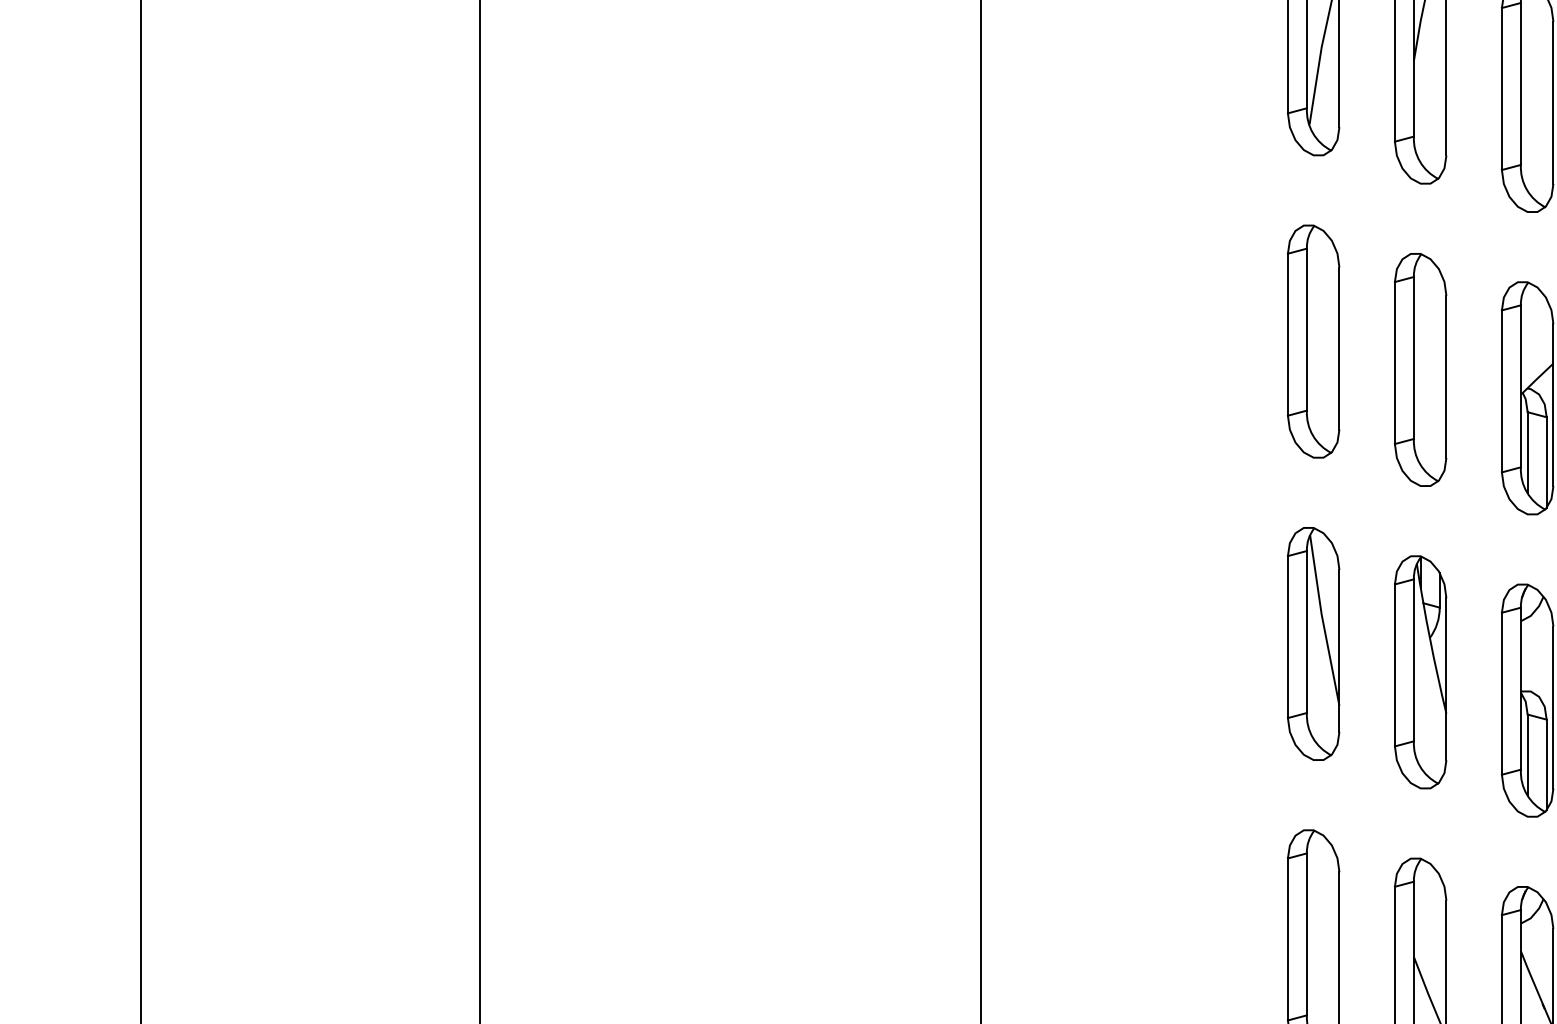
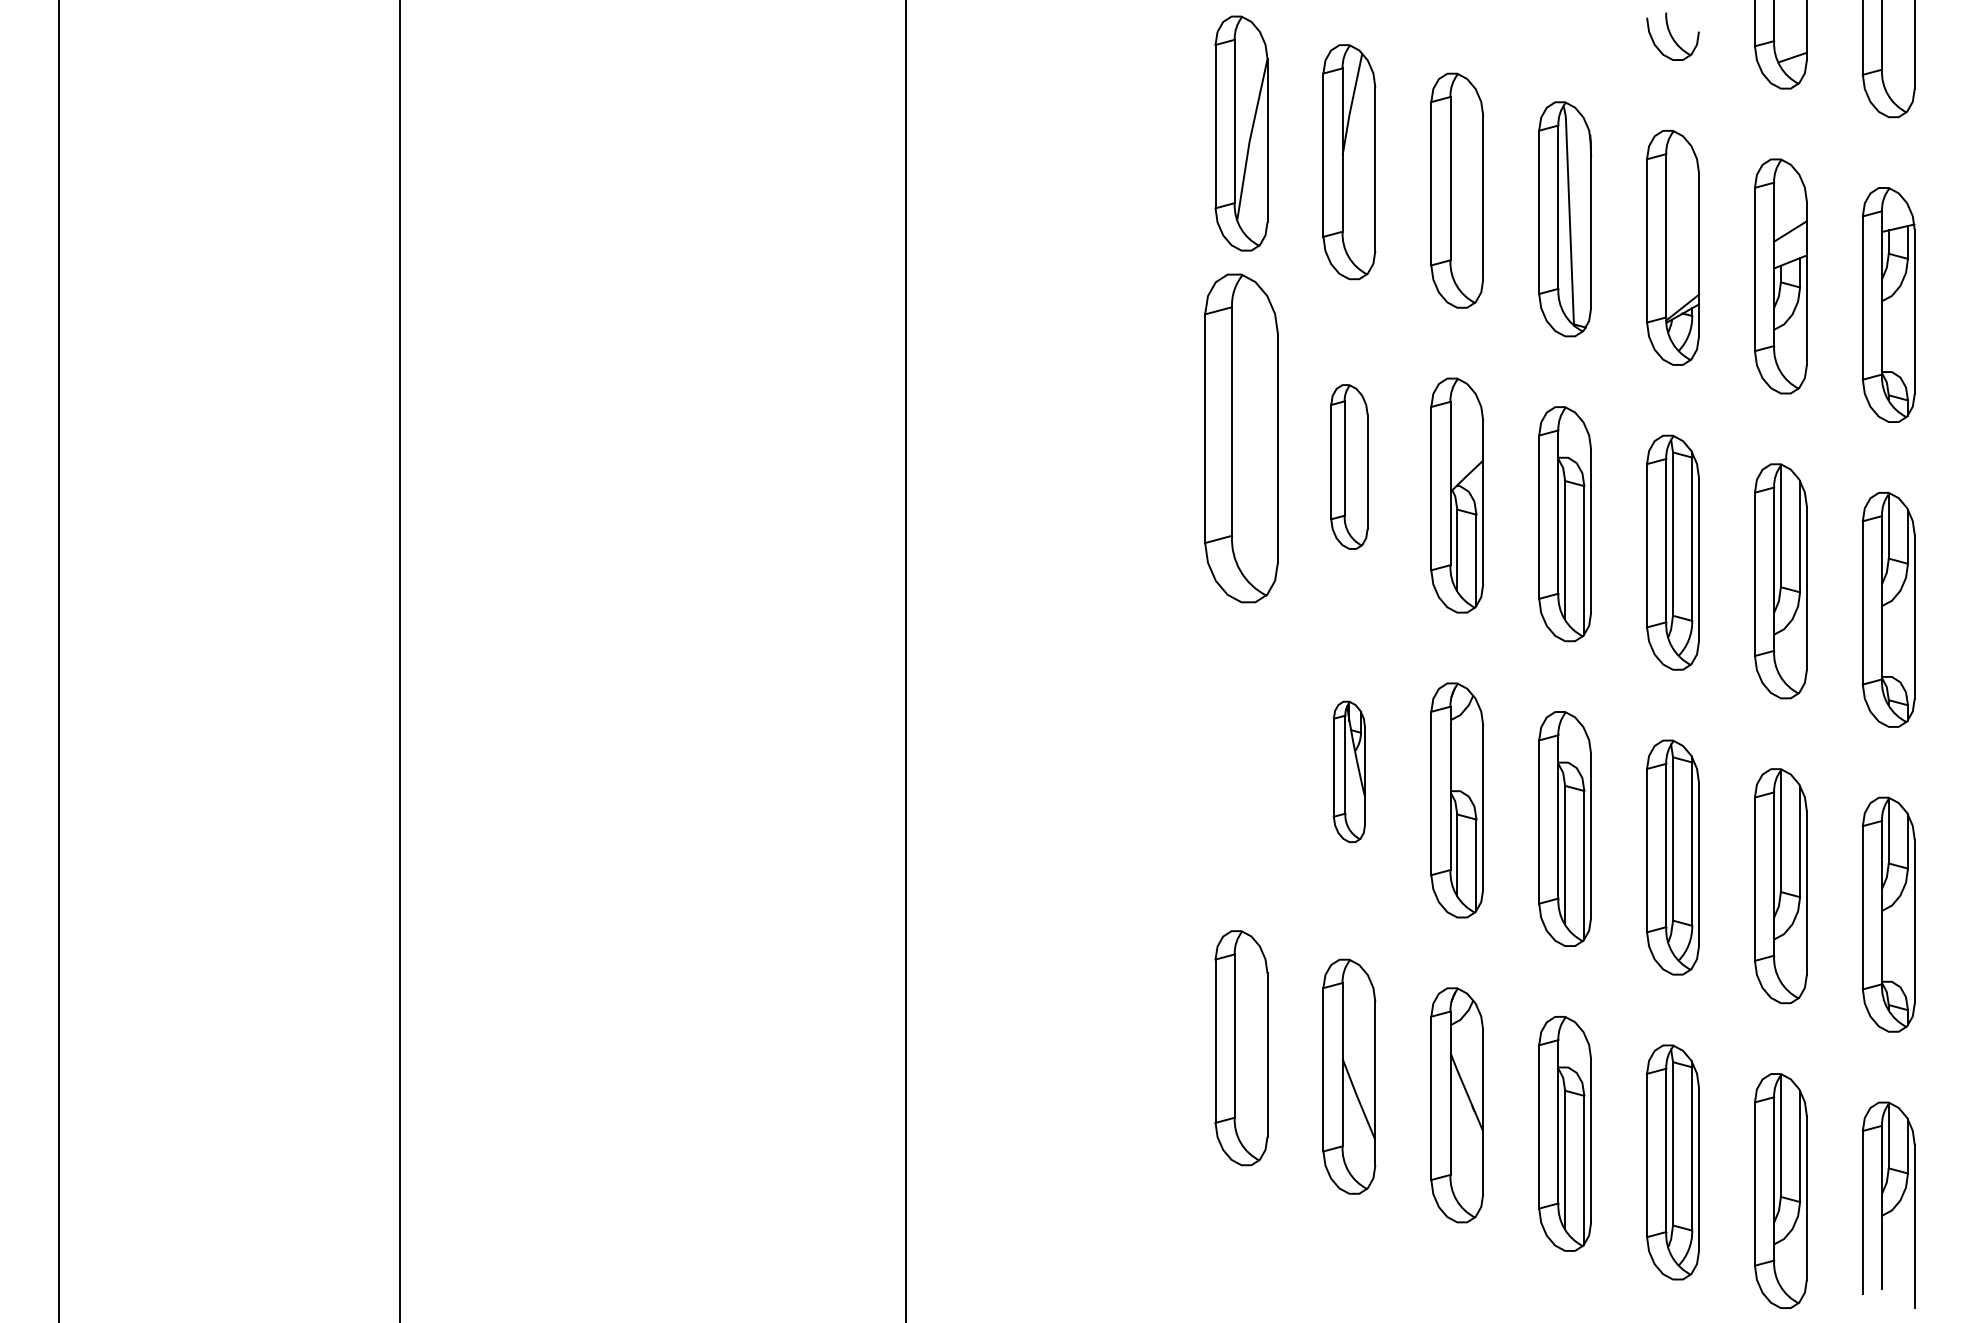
part: (1313, 341) -> (1241, 438), size x1.4
part: (1420, 369) -> (1349, 466), size x0.7
part: (1313, 644) -> (1241, 743), removed
part: (1420, 671) -> (1349, 771), size x0.6

